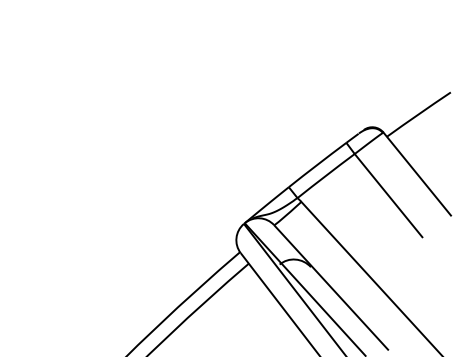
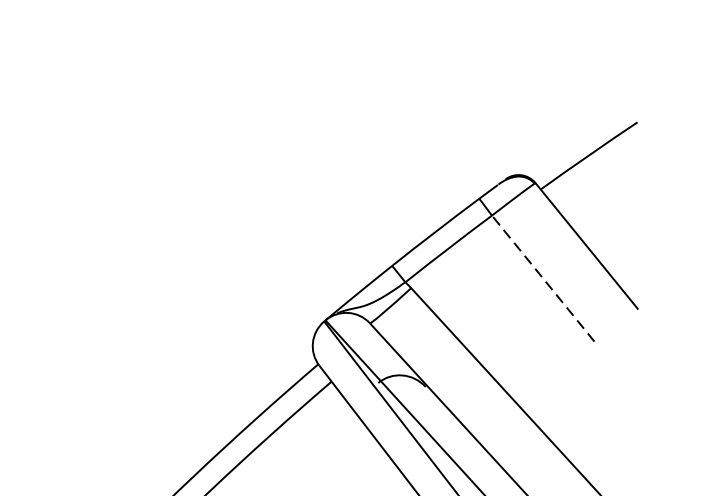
line: (388, 195) -> (543, 278), solid -> dashed

